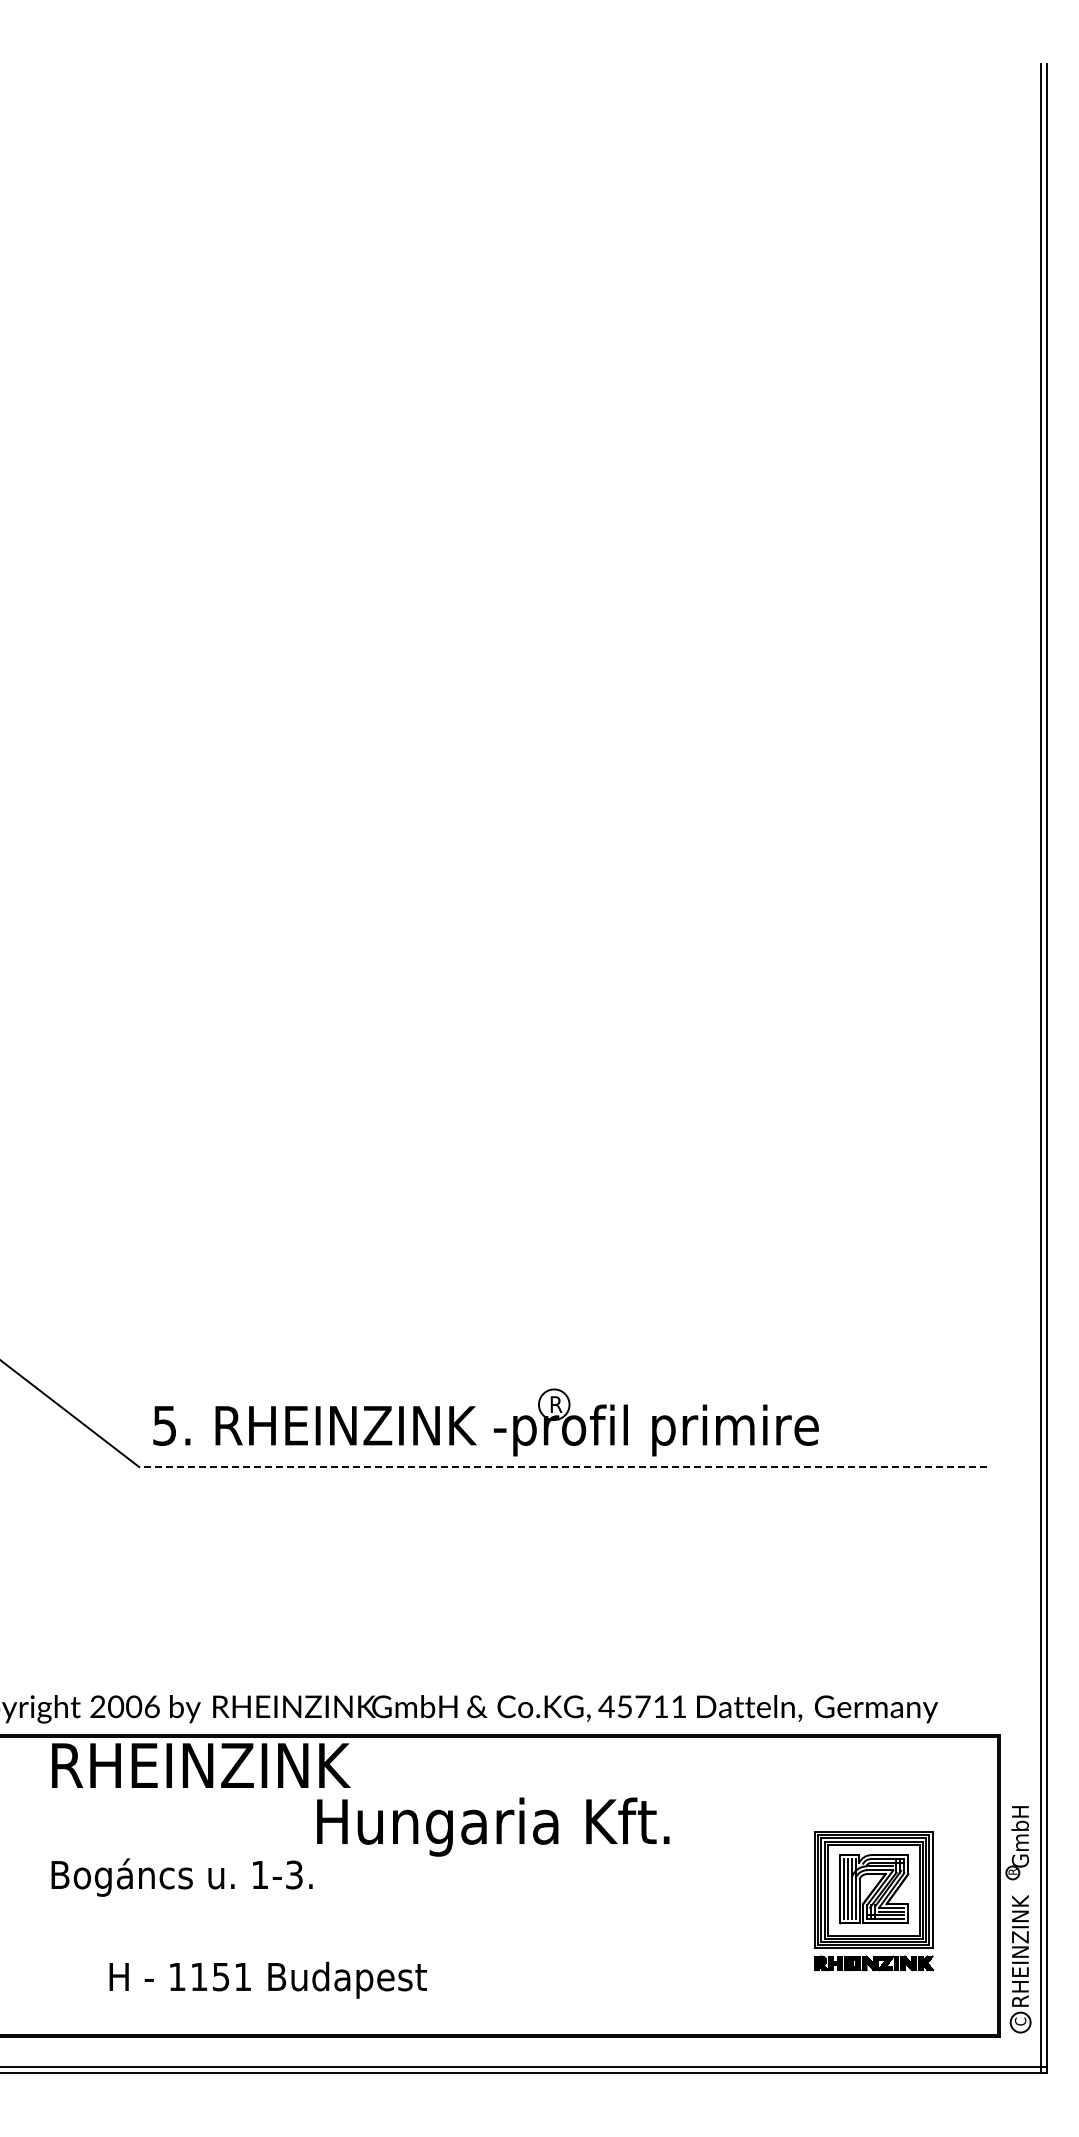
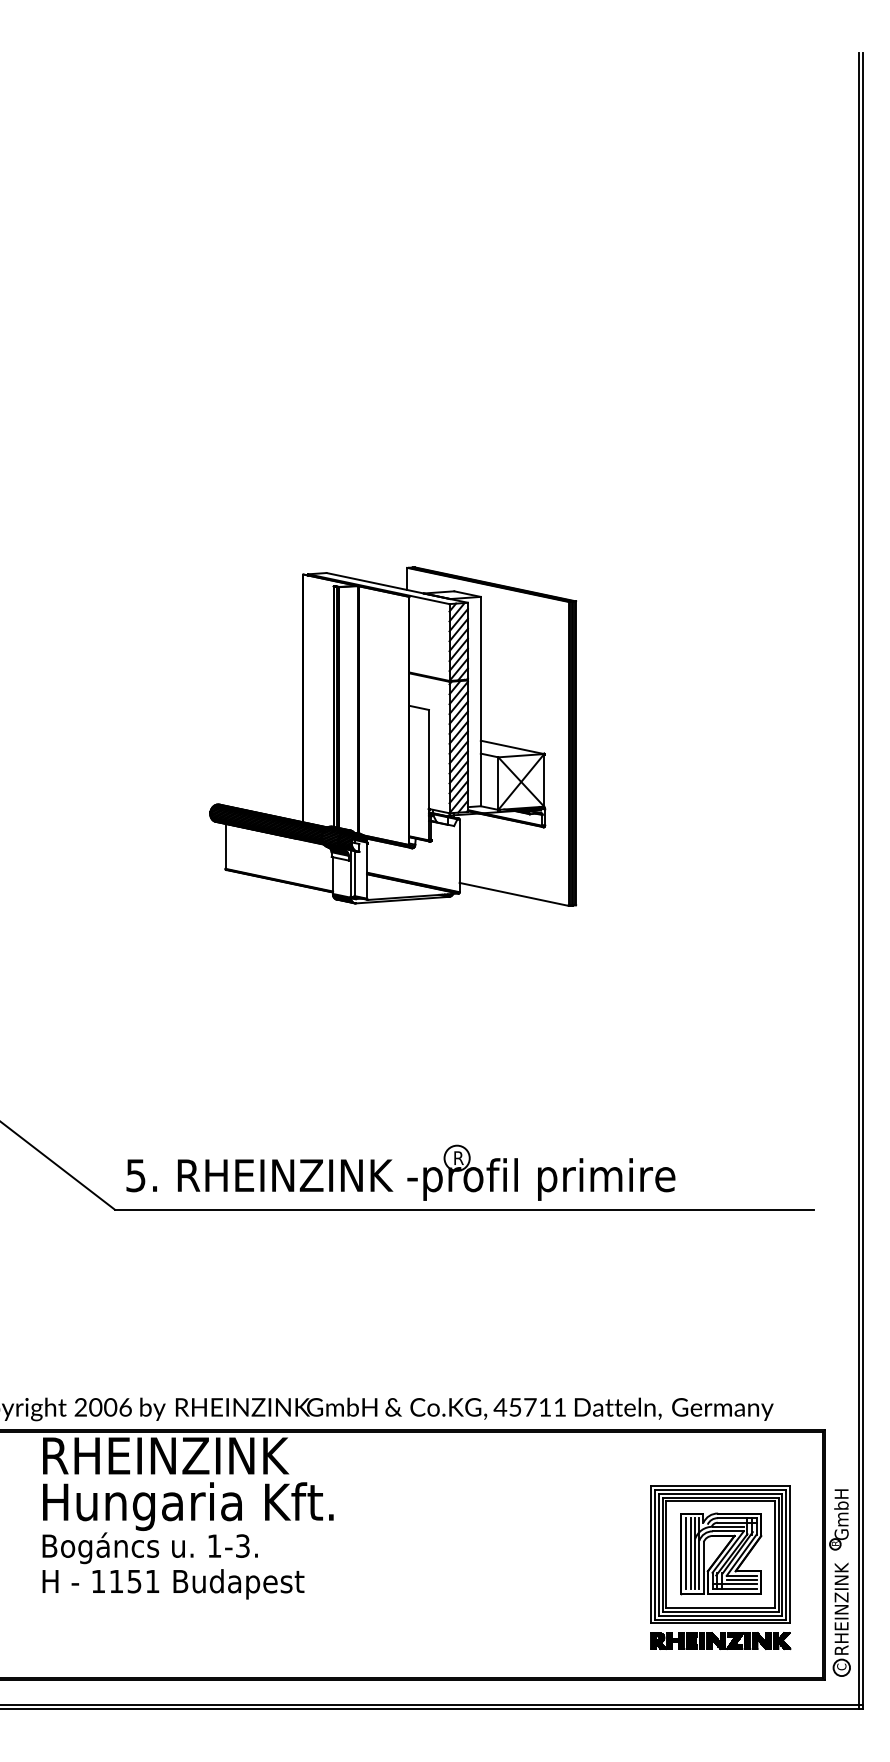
part: (476, 893) -> (393, 736), added
line: (563, 1467) -> (464, 1210), dashed -> solid
text: (493, 1826) -> (188, 1506), moved
part: (873, 1900) -> (720, 1567), size x1.43
text: (267, 1979) -> (172, 1583), moved

